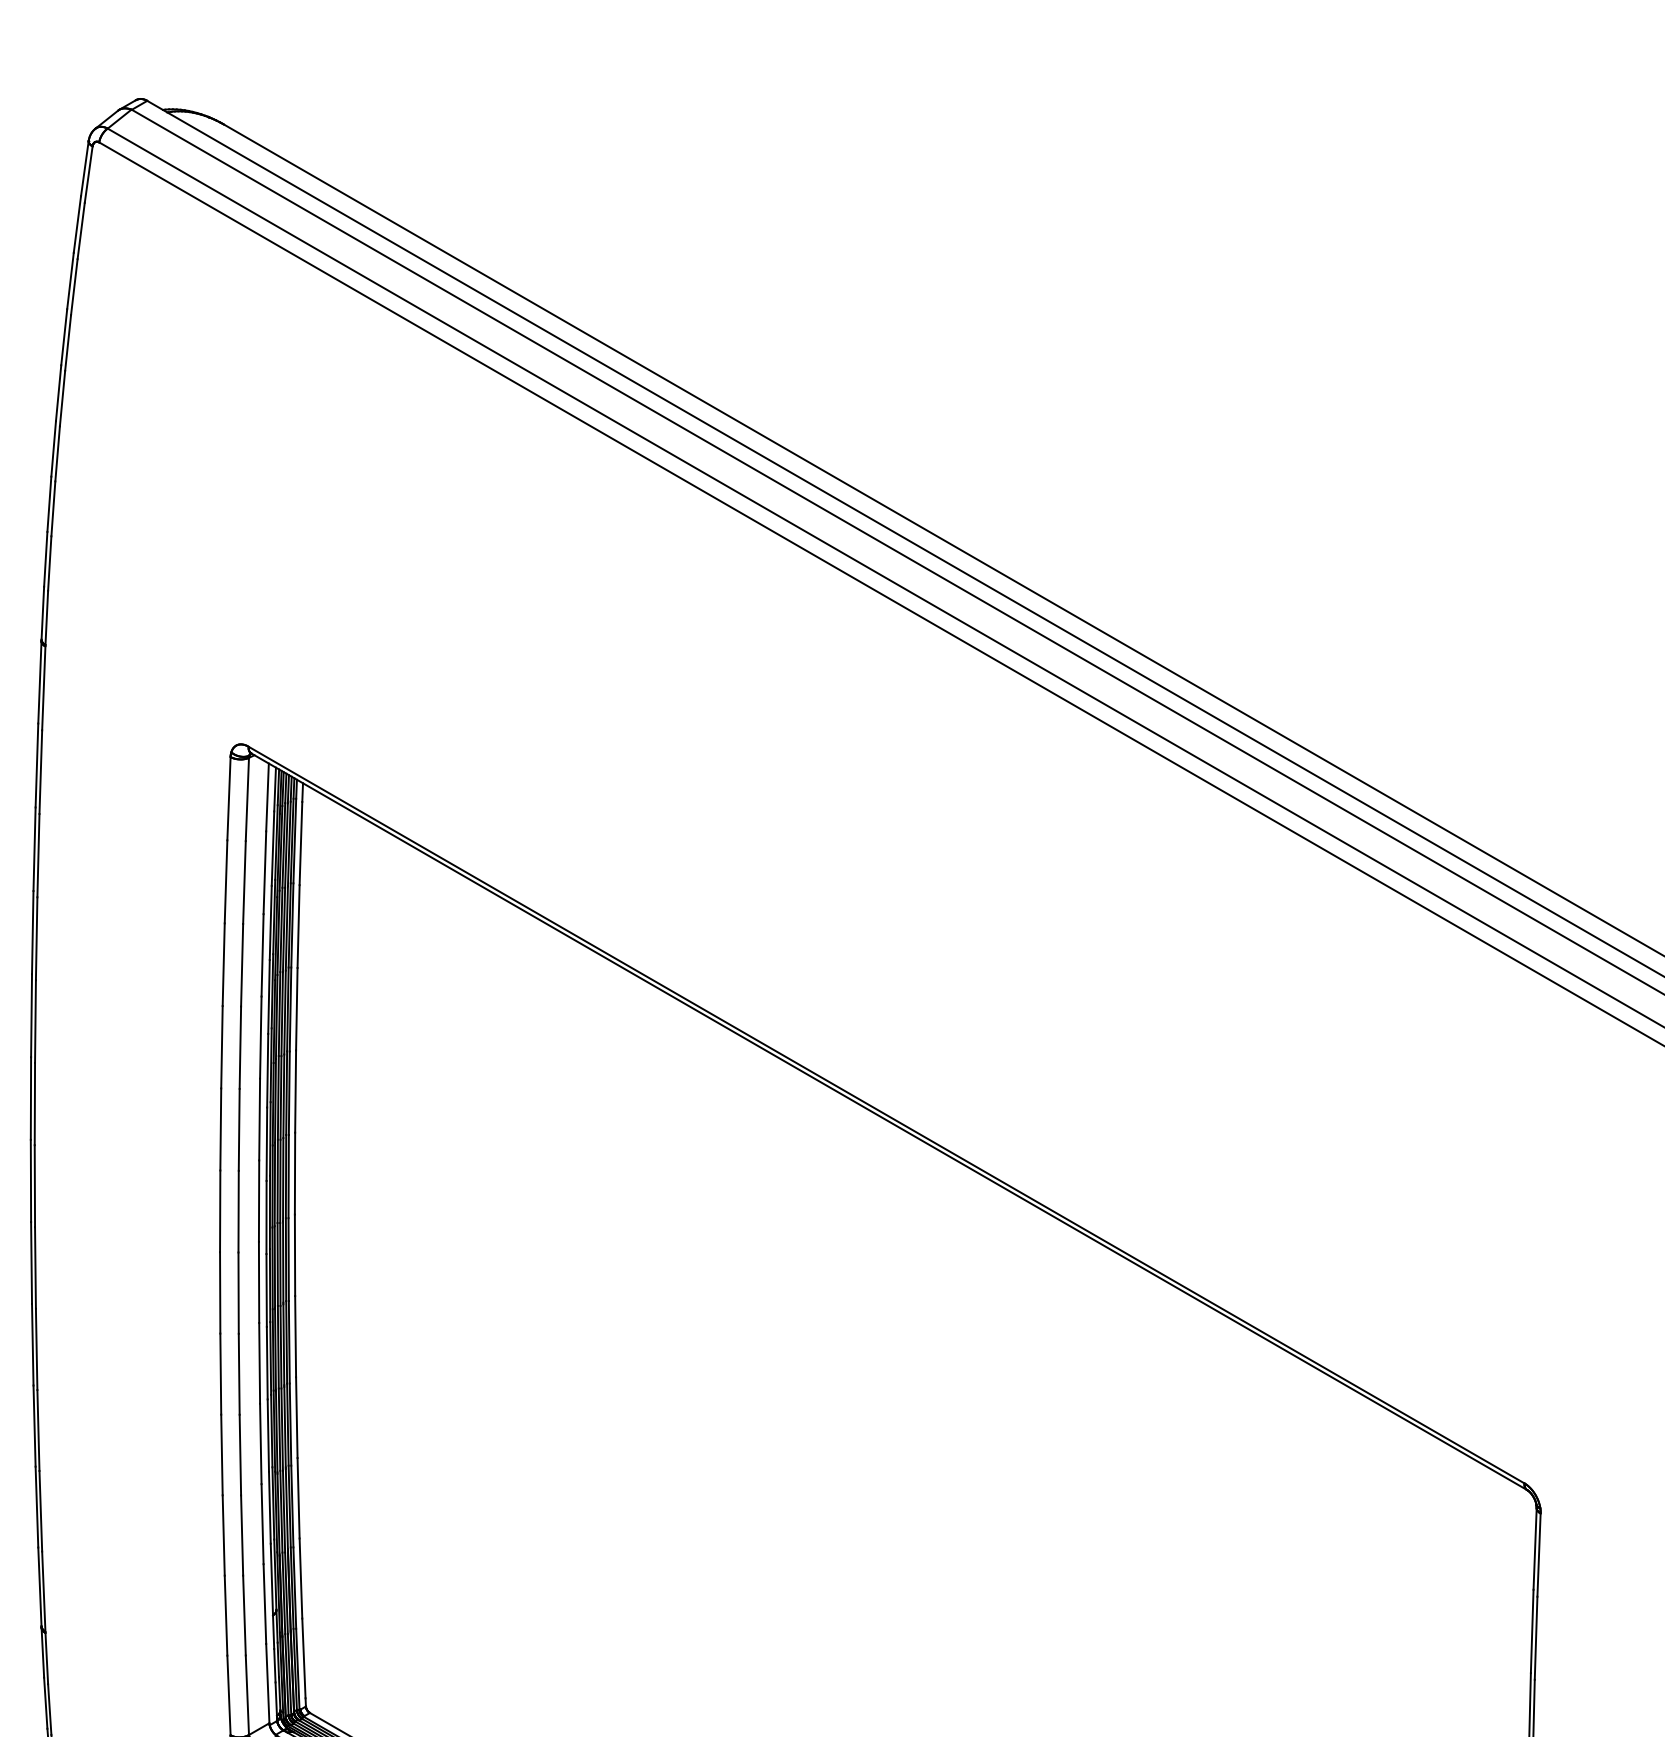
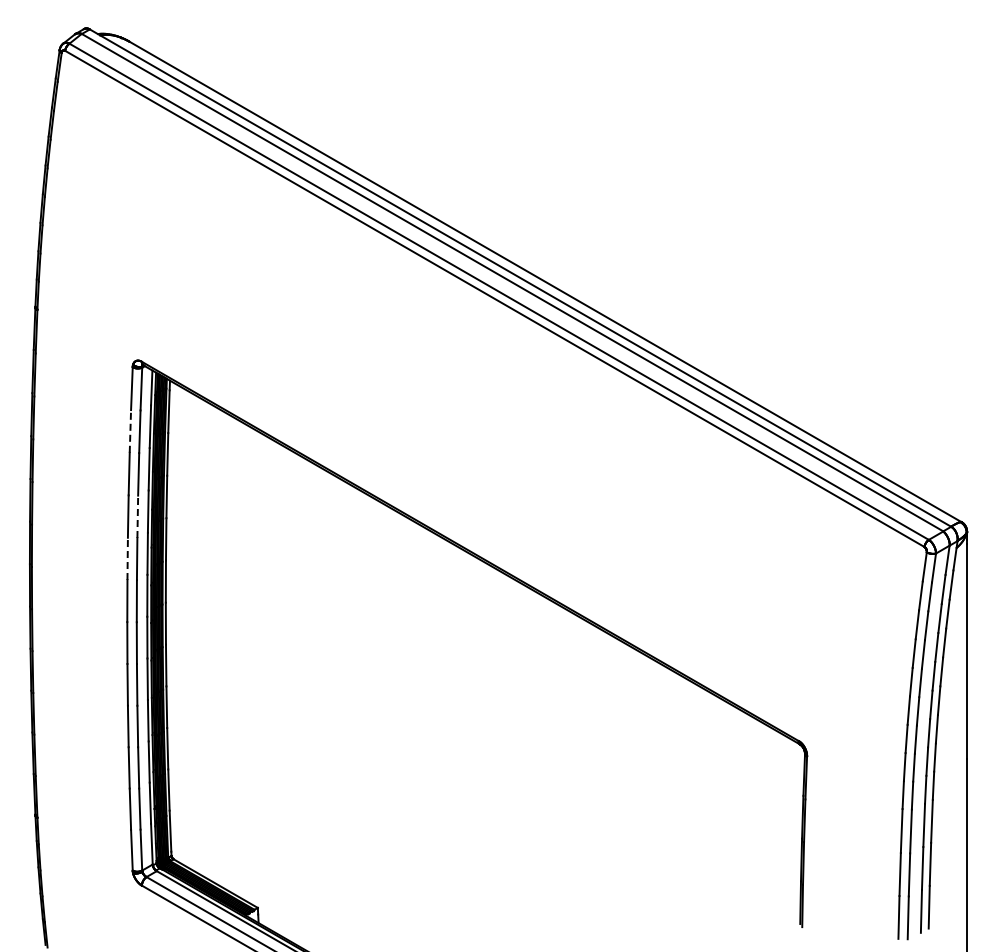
line: (226, 880) -> (130, 430), solid -> dashed
line: (239, 1047) -> (137, 516), solid -> dashed
line: (220, 1128) -> (127, 558), solid -> dashed

